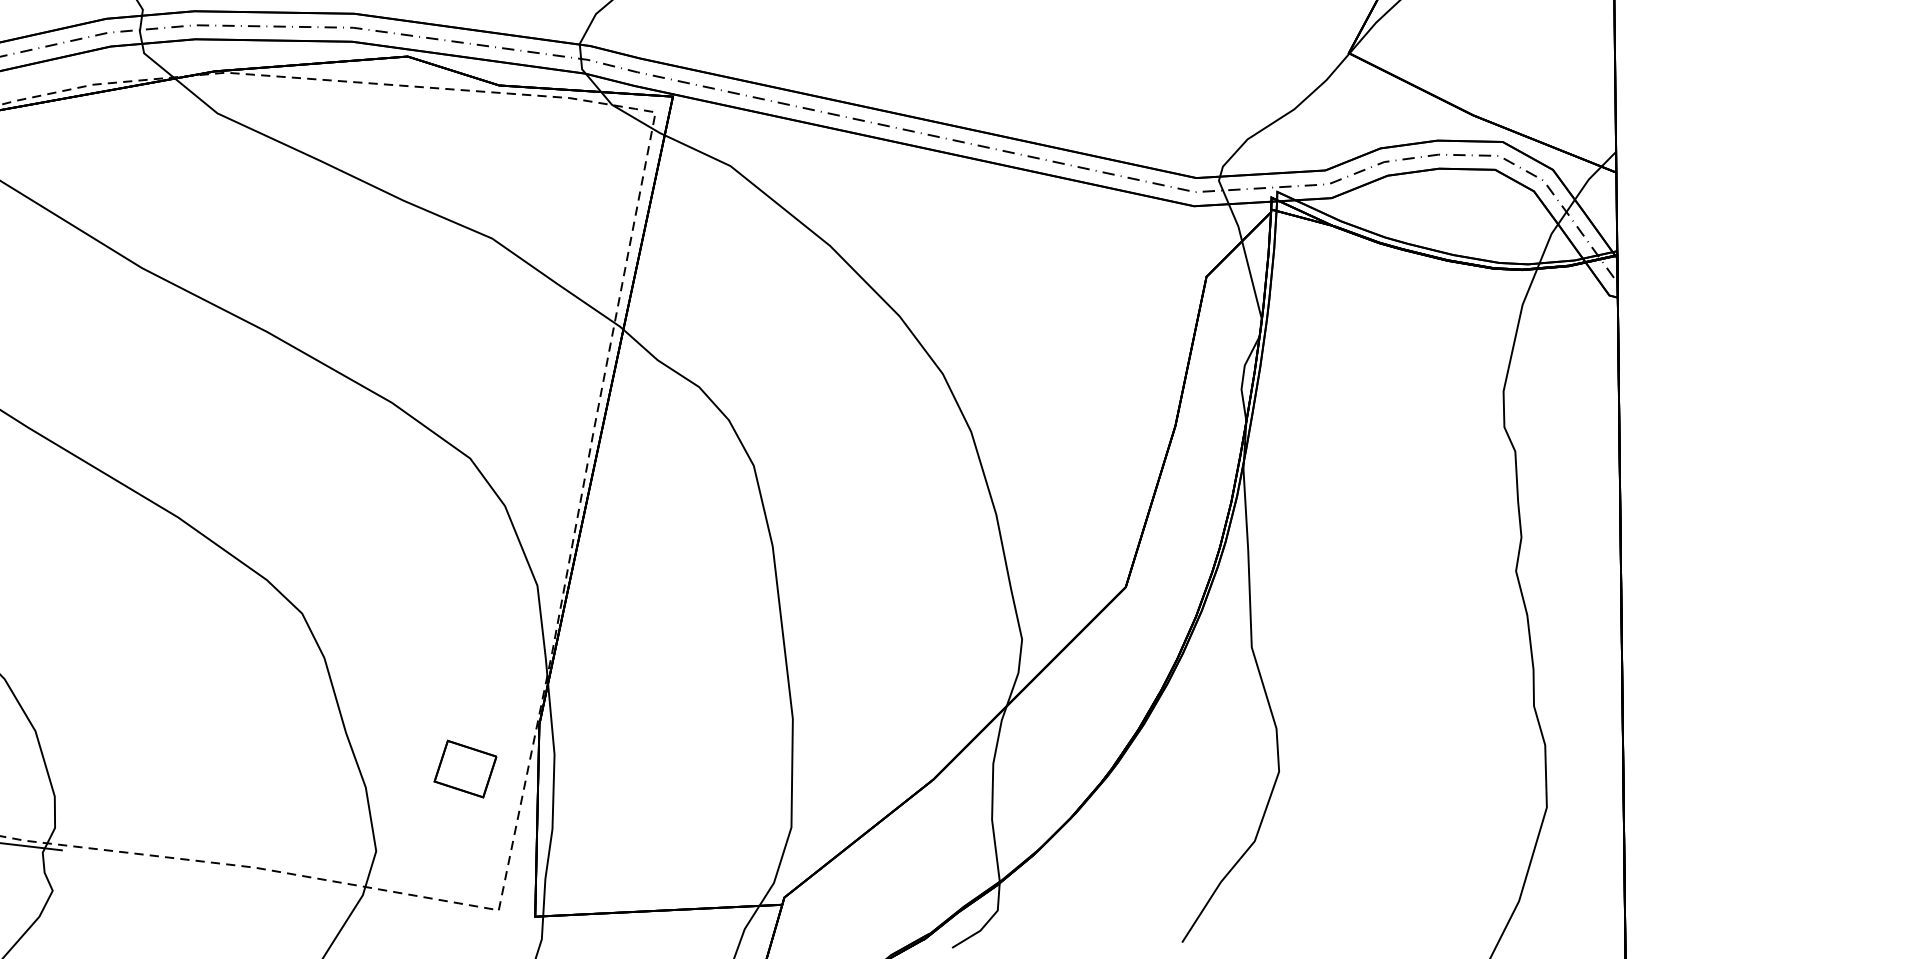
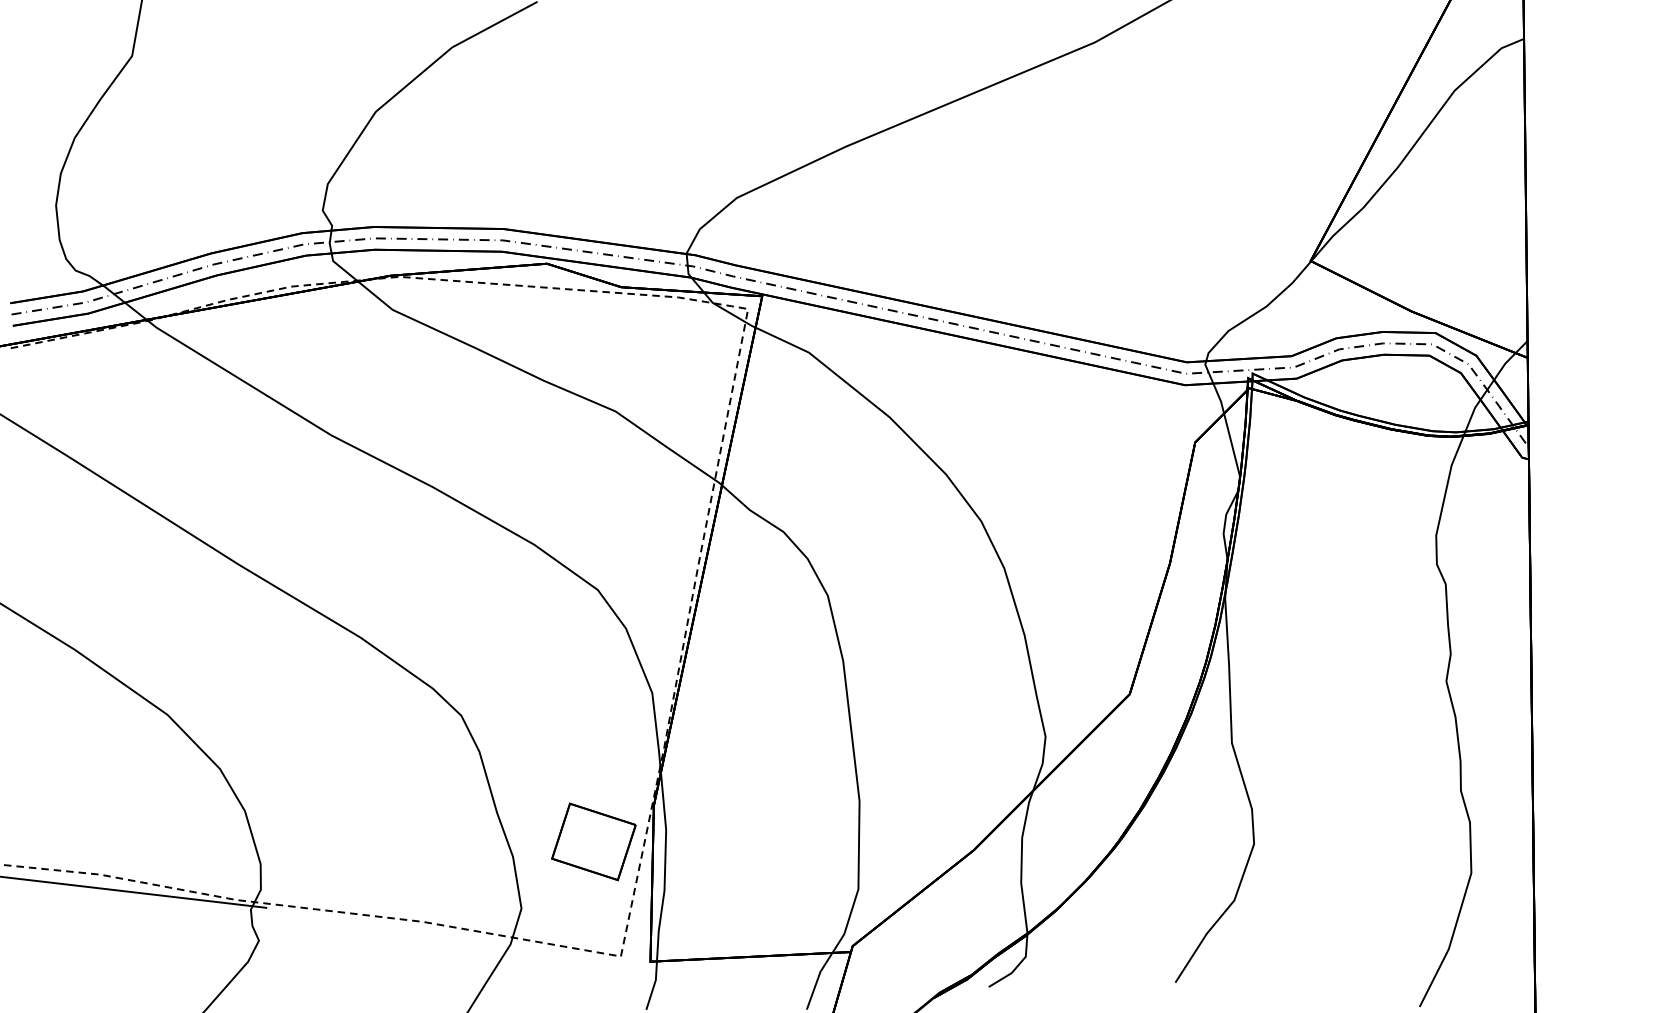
part: (464, 768) -> (593, 841), size x1.67

